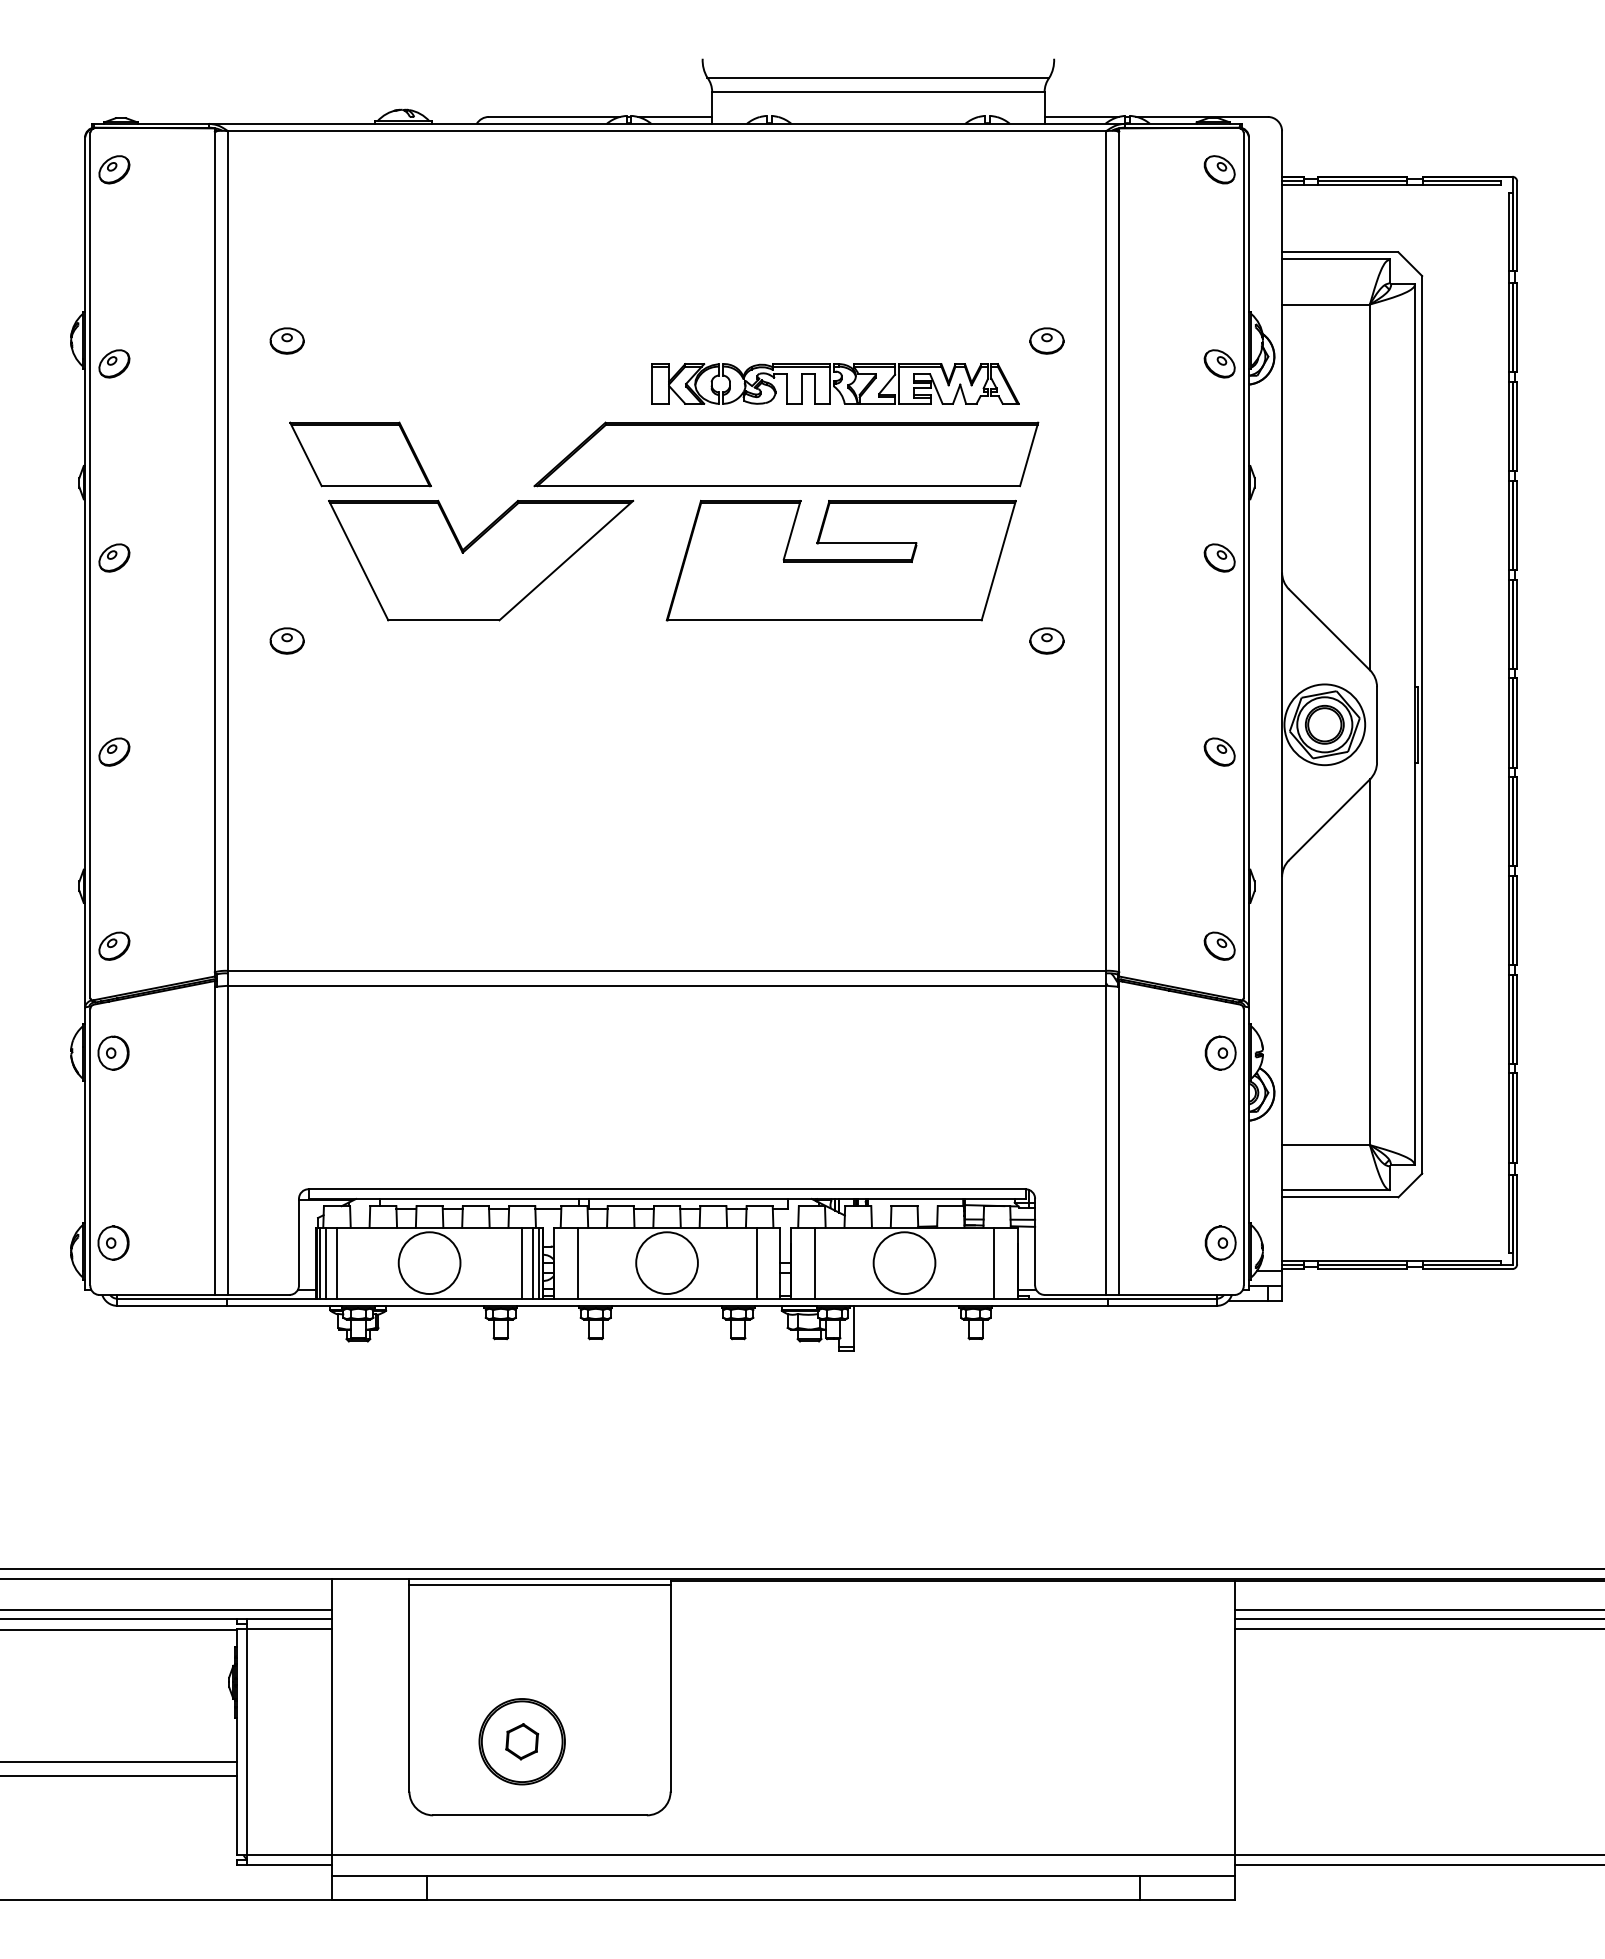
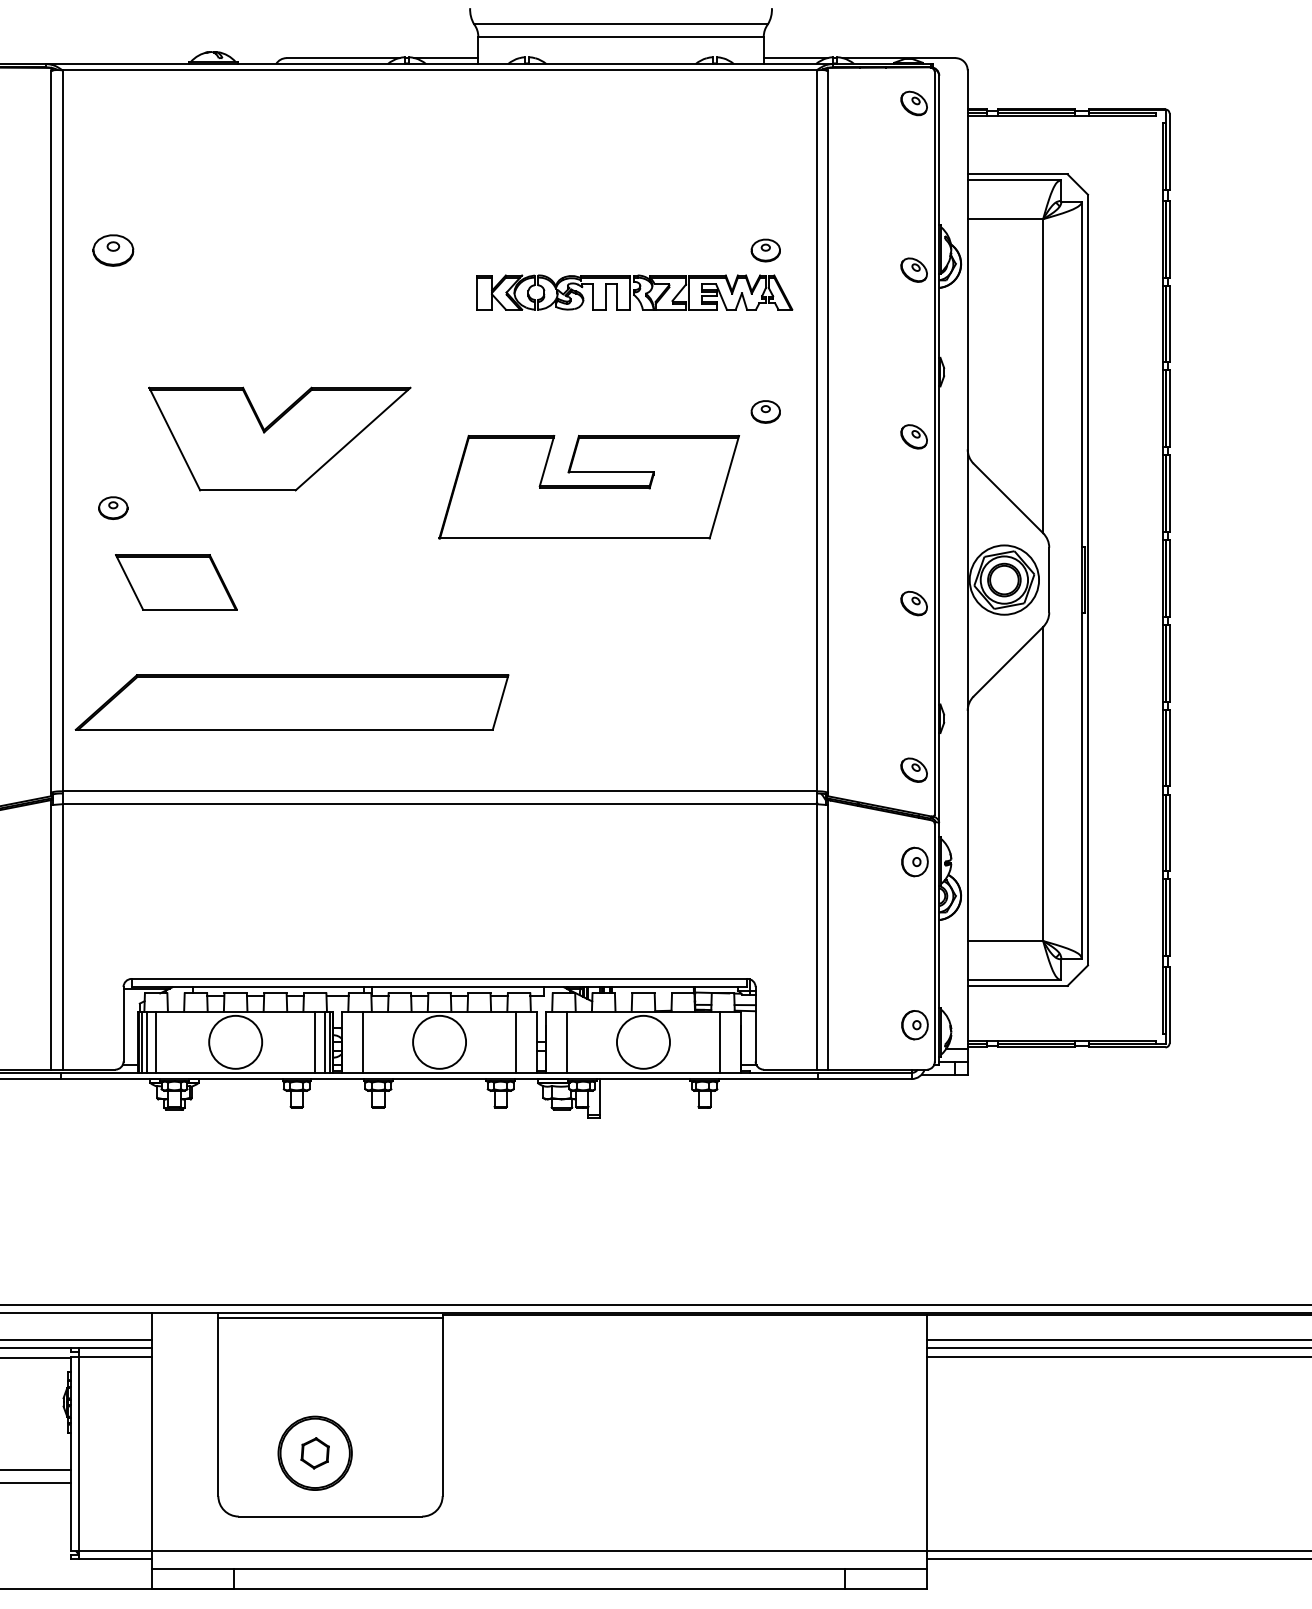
part: (286, 340) -> (112, 250), size x1.4
part: (835, 383) -> (634, 292), moved
part: (360, 454) -> (176, 582), moved
part: (786, 454) -> (292, 702), moved
part: (840, 560) -> (588, 487), moved
part: (1046, 640) -> (765, 411), moved

